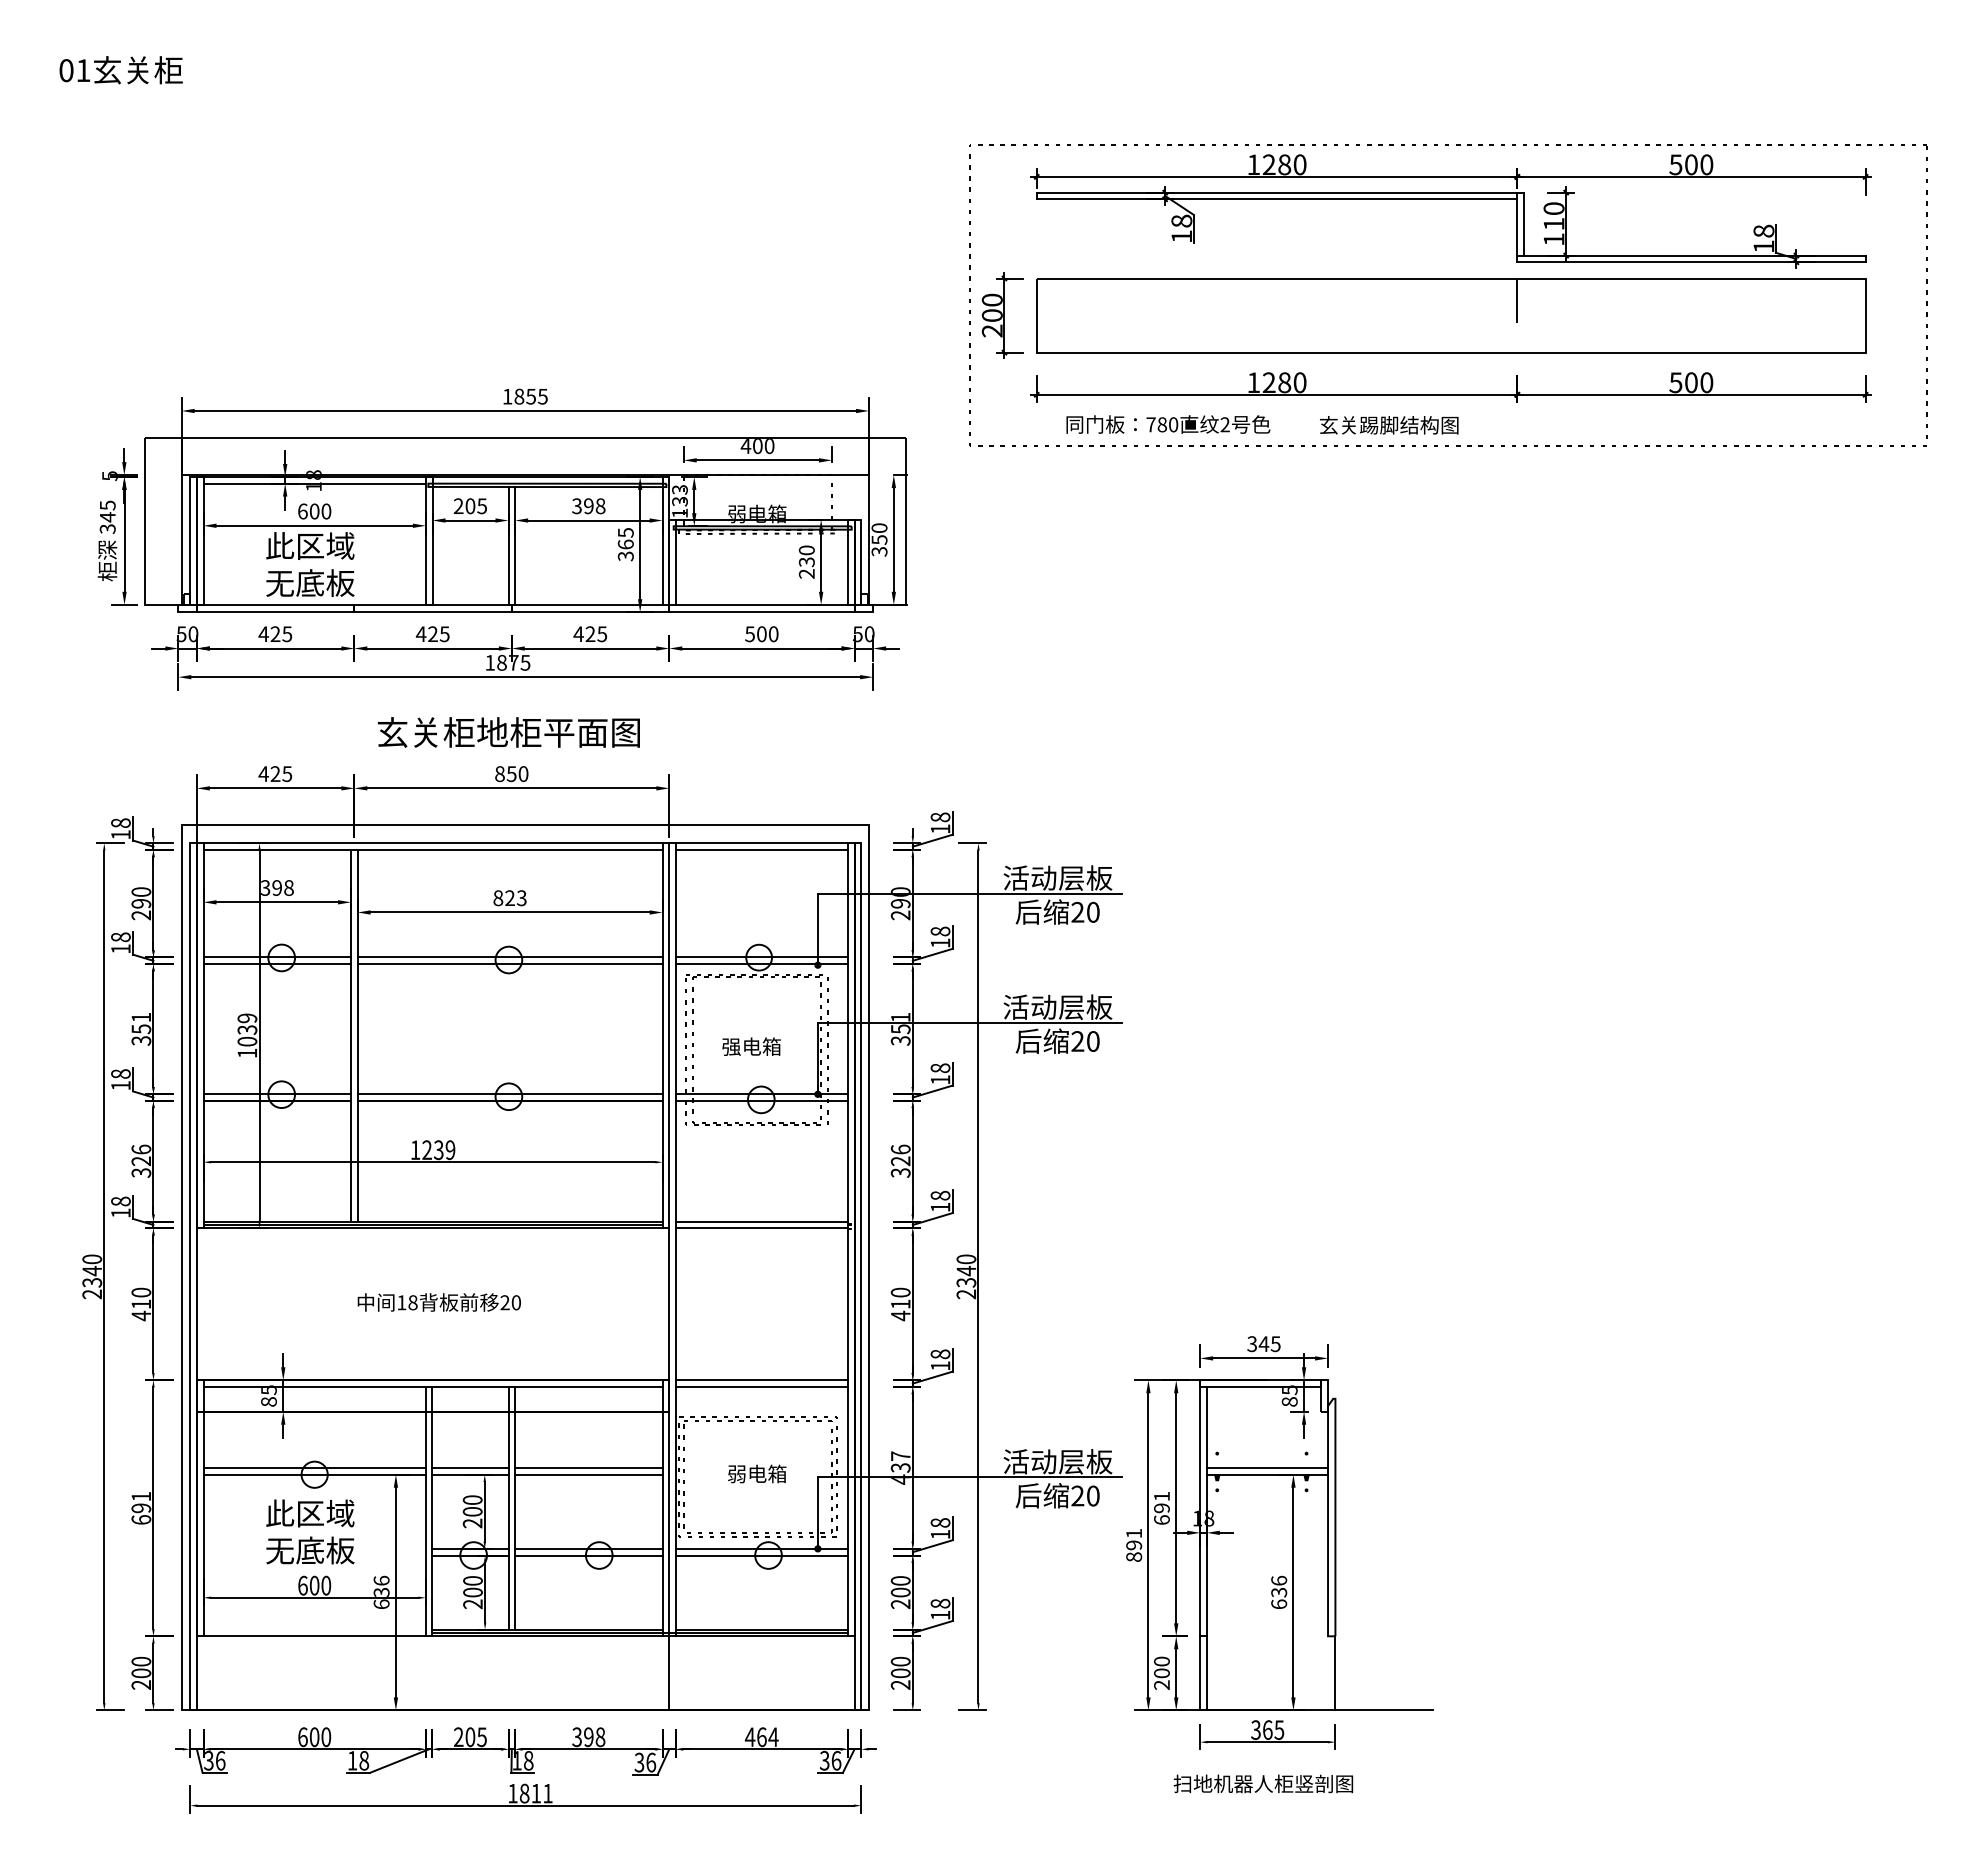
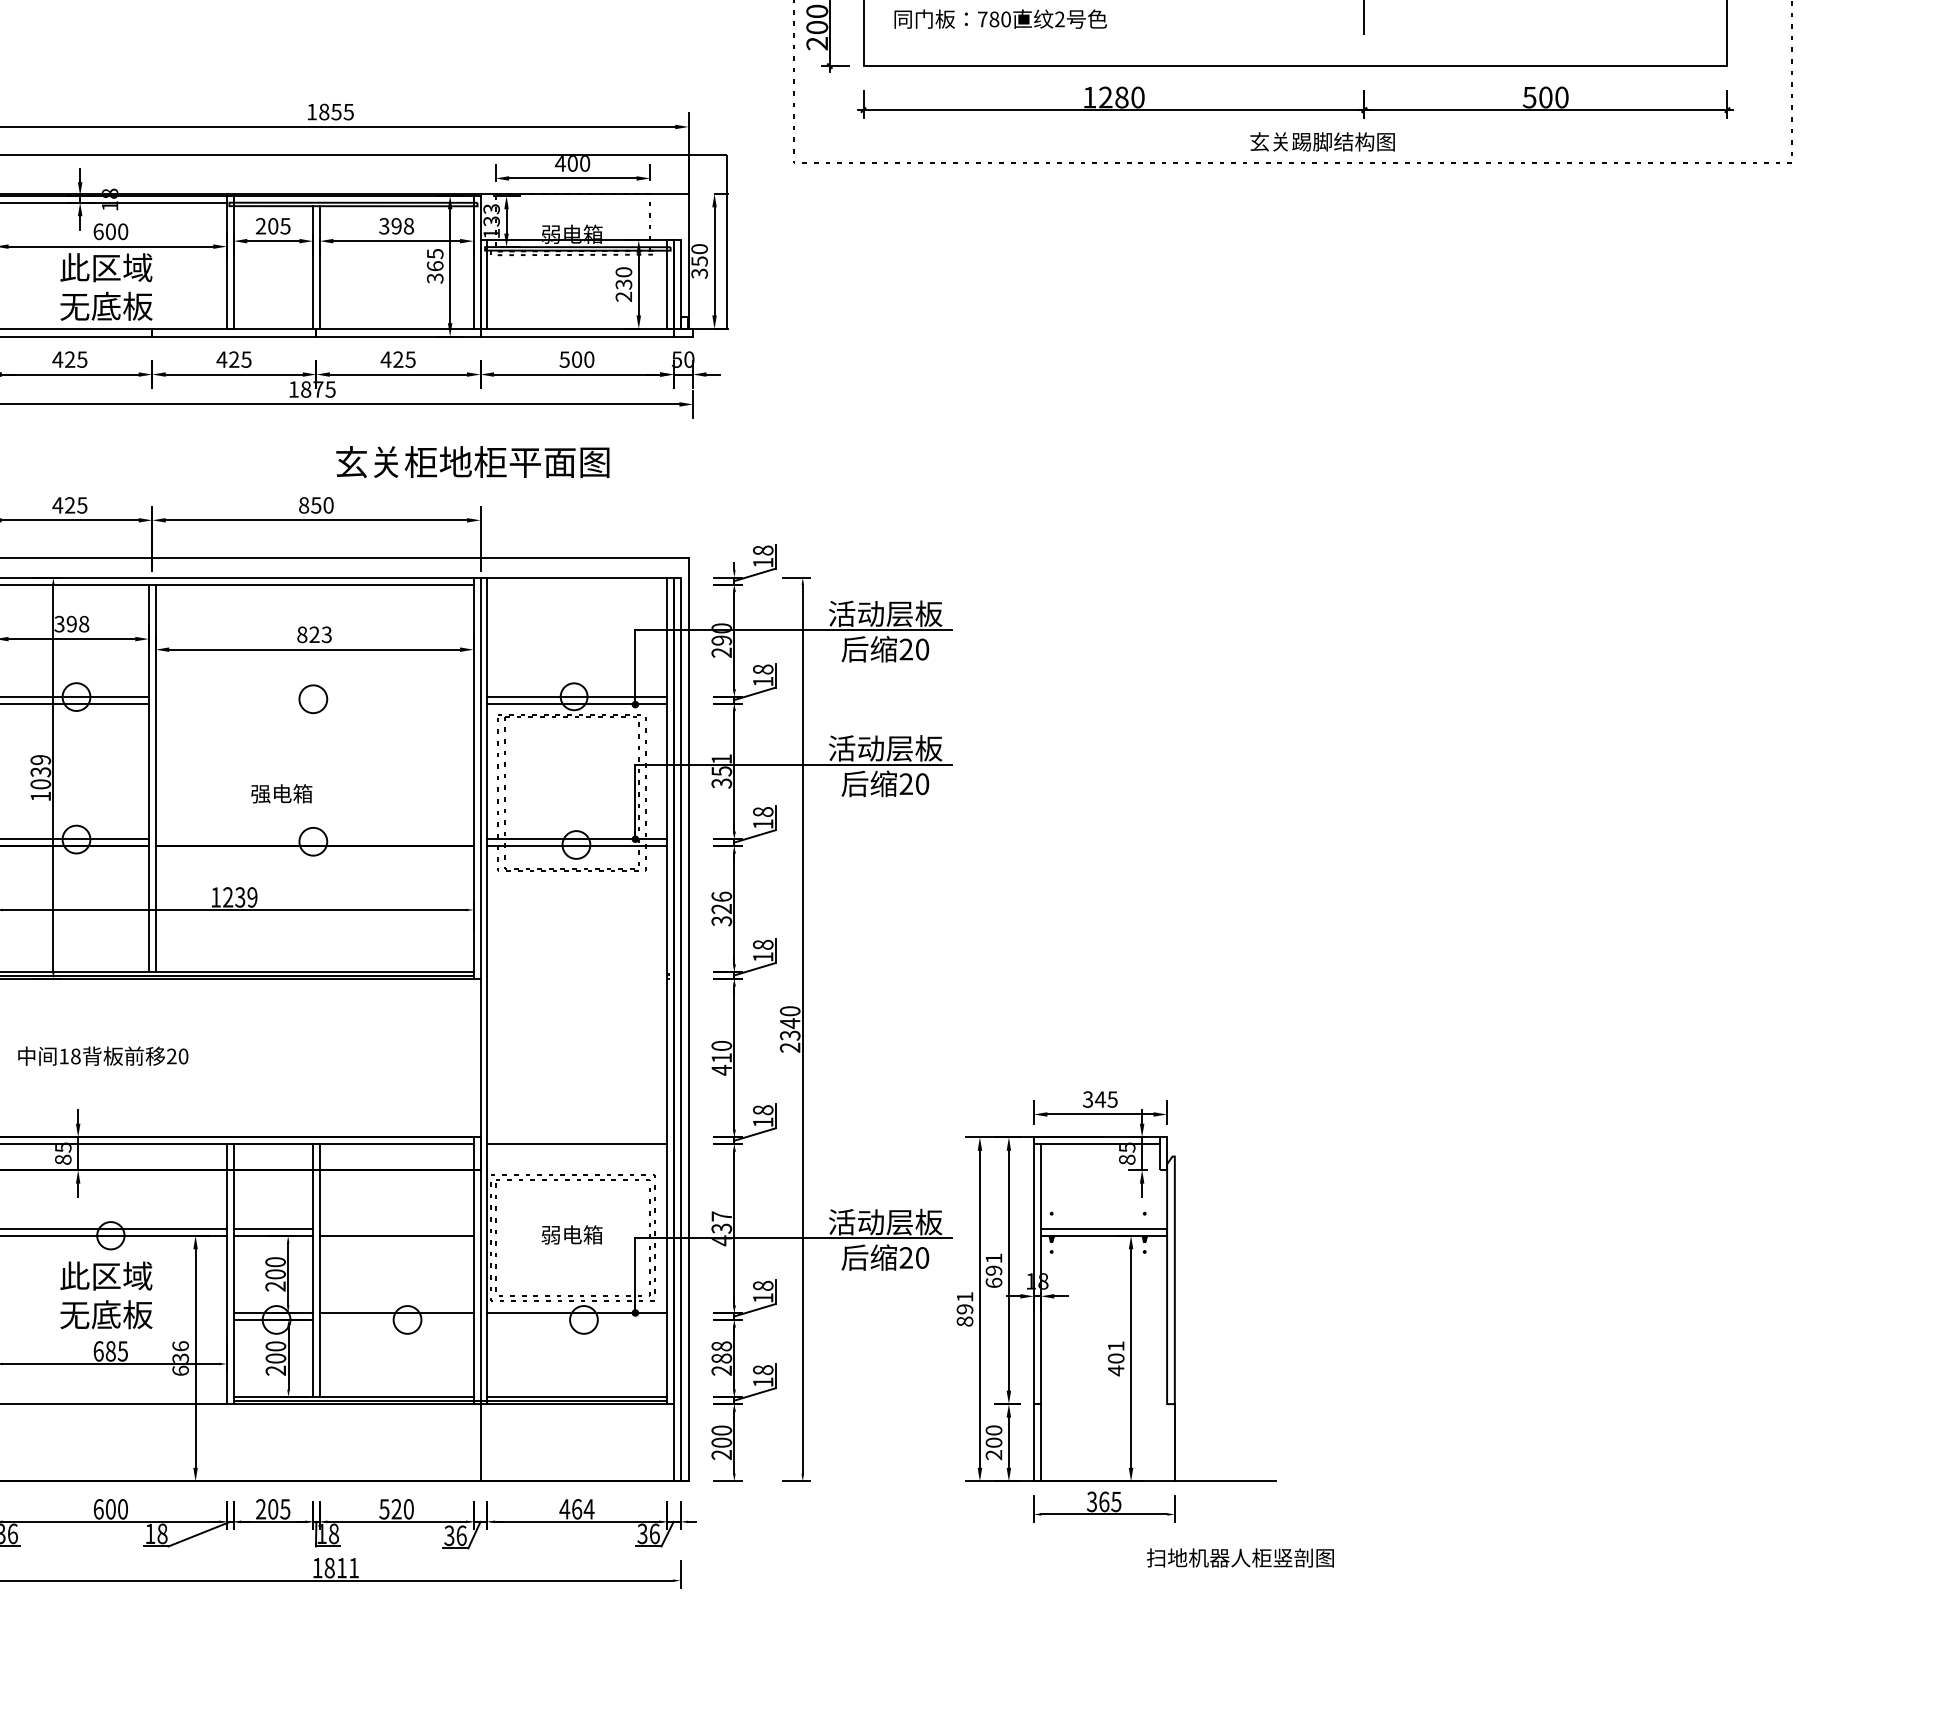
text: (1168, 424) -> (1000, 19), moved
text: (1389, 425) -> (1322, 142), moved
text: (508, 732) -> (472, 462), moved
line: (761, 850) -> (576, 585), removed
line: (509, 957) -> (313, 696), removed
line: (509, 964) -> (313, 703), removed
text: (751, 1046) -> (281, 793), moved
line: (509, 1094) -> (313, 839), removed
line: (761, 1221) -> (576, 971), removed
line: (761, 1228) -> (576, 979), removed
text: (438, 1302) -> (102, 1056), moved
line: (761, 1380) -> (576, 1137), removed
line: (588, 1468) -> (396, 1229), removed
line: (588, 1555) -> (396, 1319), removed
line: (761, 1555) -> (576, 1319), removed
text: (320, 1585) -> (116, 1351), 600 -> 685
text: (900, 1586) -> (721, 1352), 200 -> 288
text: (1279, 1592) -> (1116, 1358), 636 -> 401
text: (588, 1737) -> (396, 1509), 398 -> 520
text: (1263, 1783) -> (1240, 1557), moved

